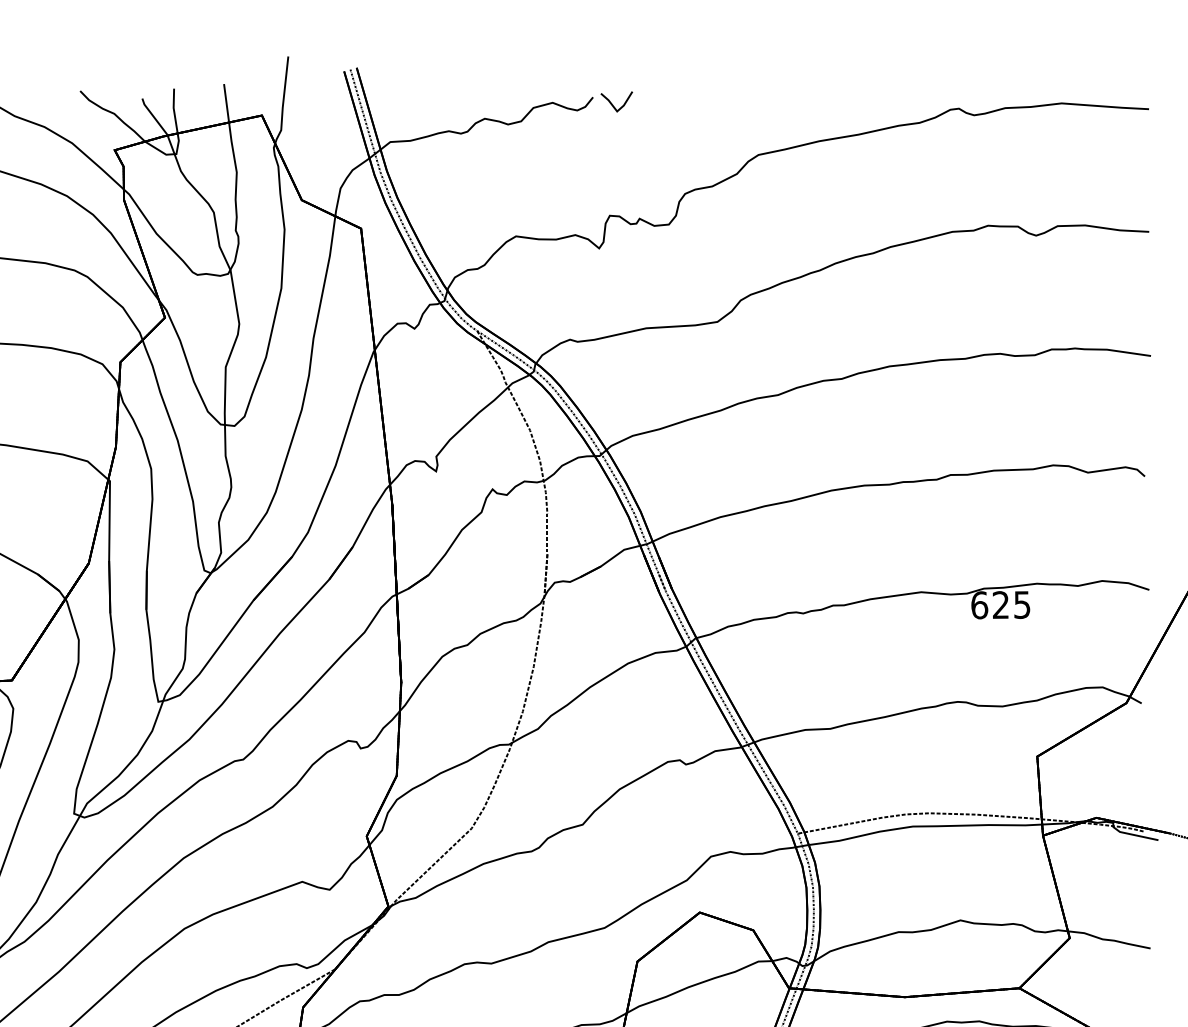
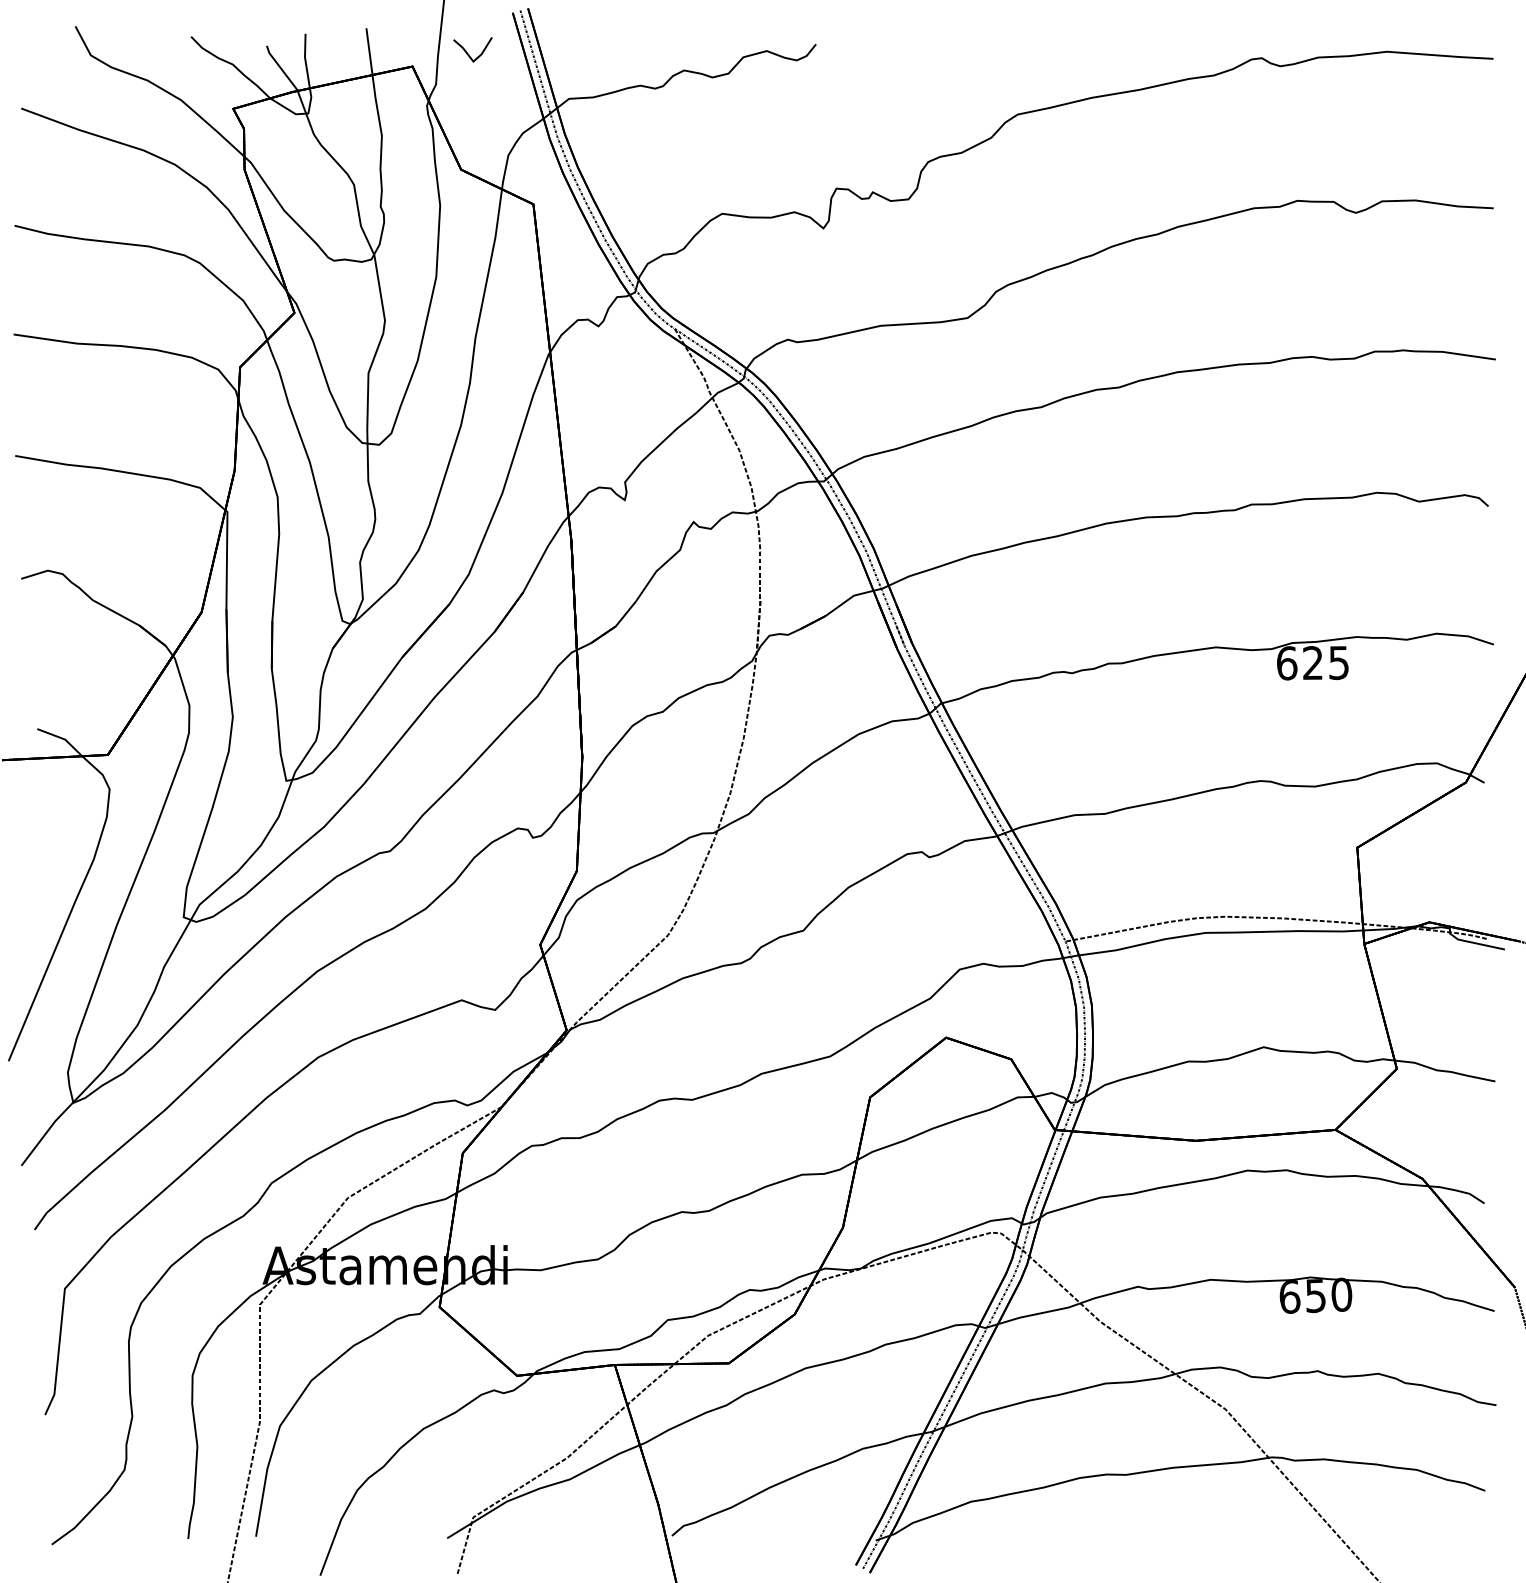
line: (613, 104) -> (468, 53), moved

